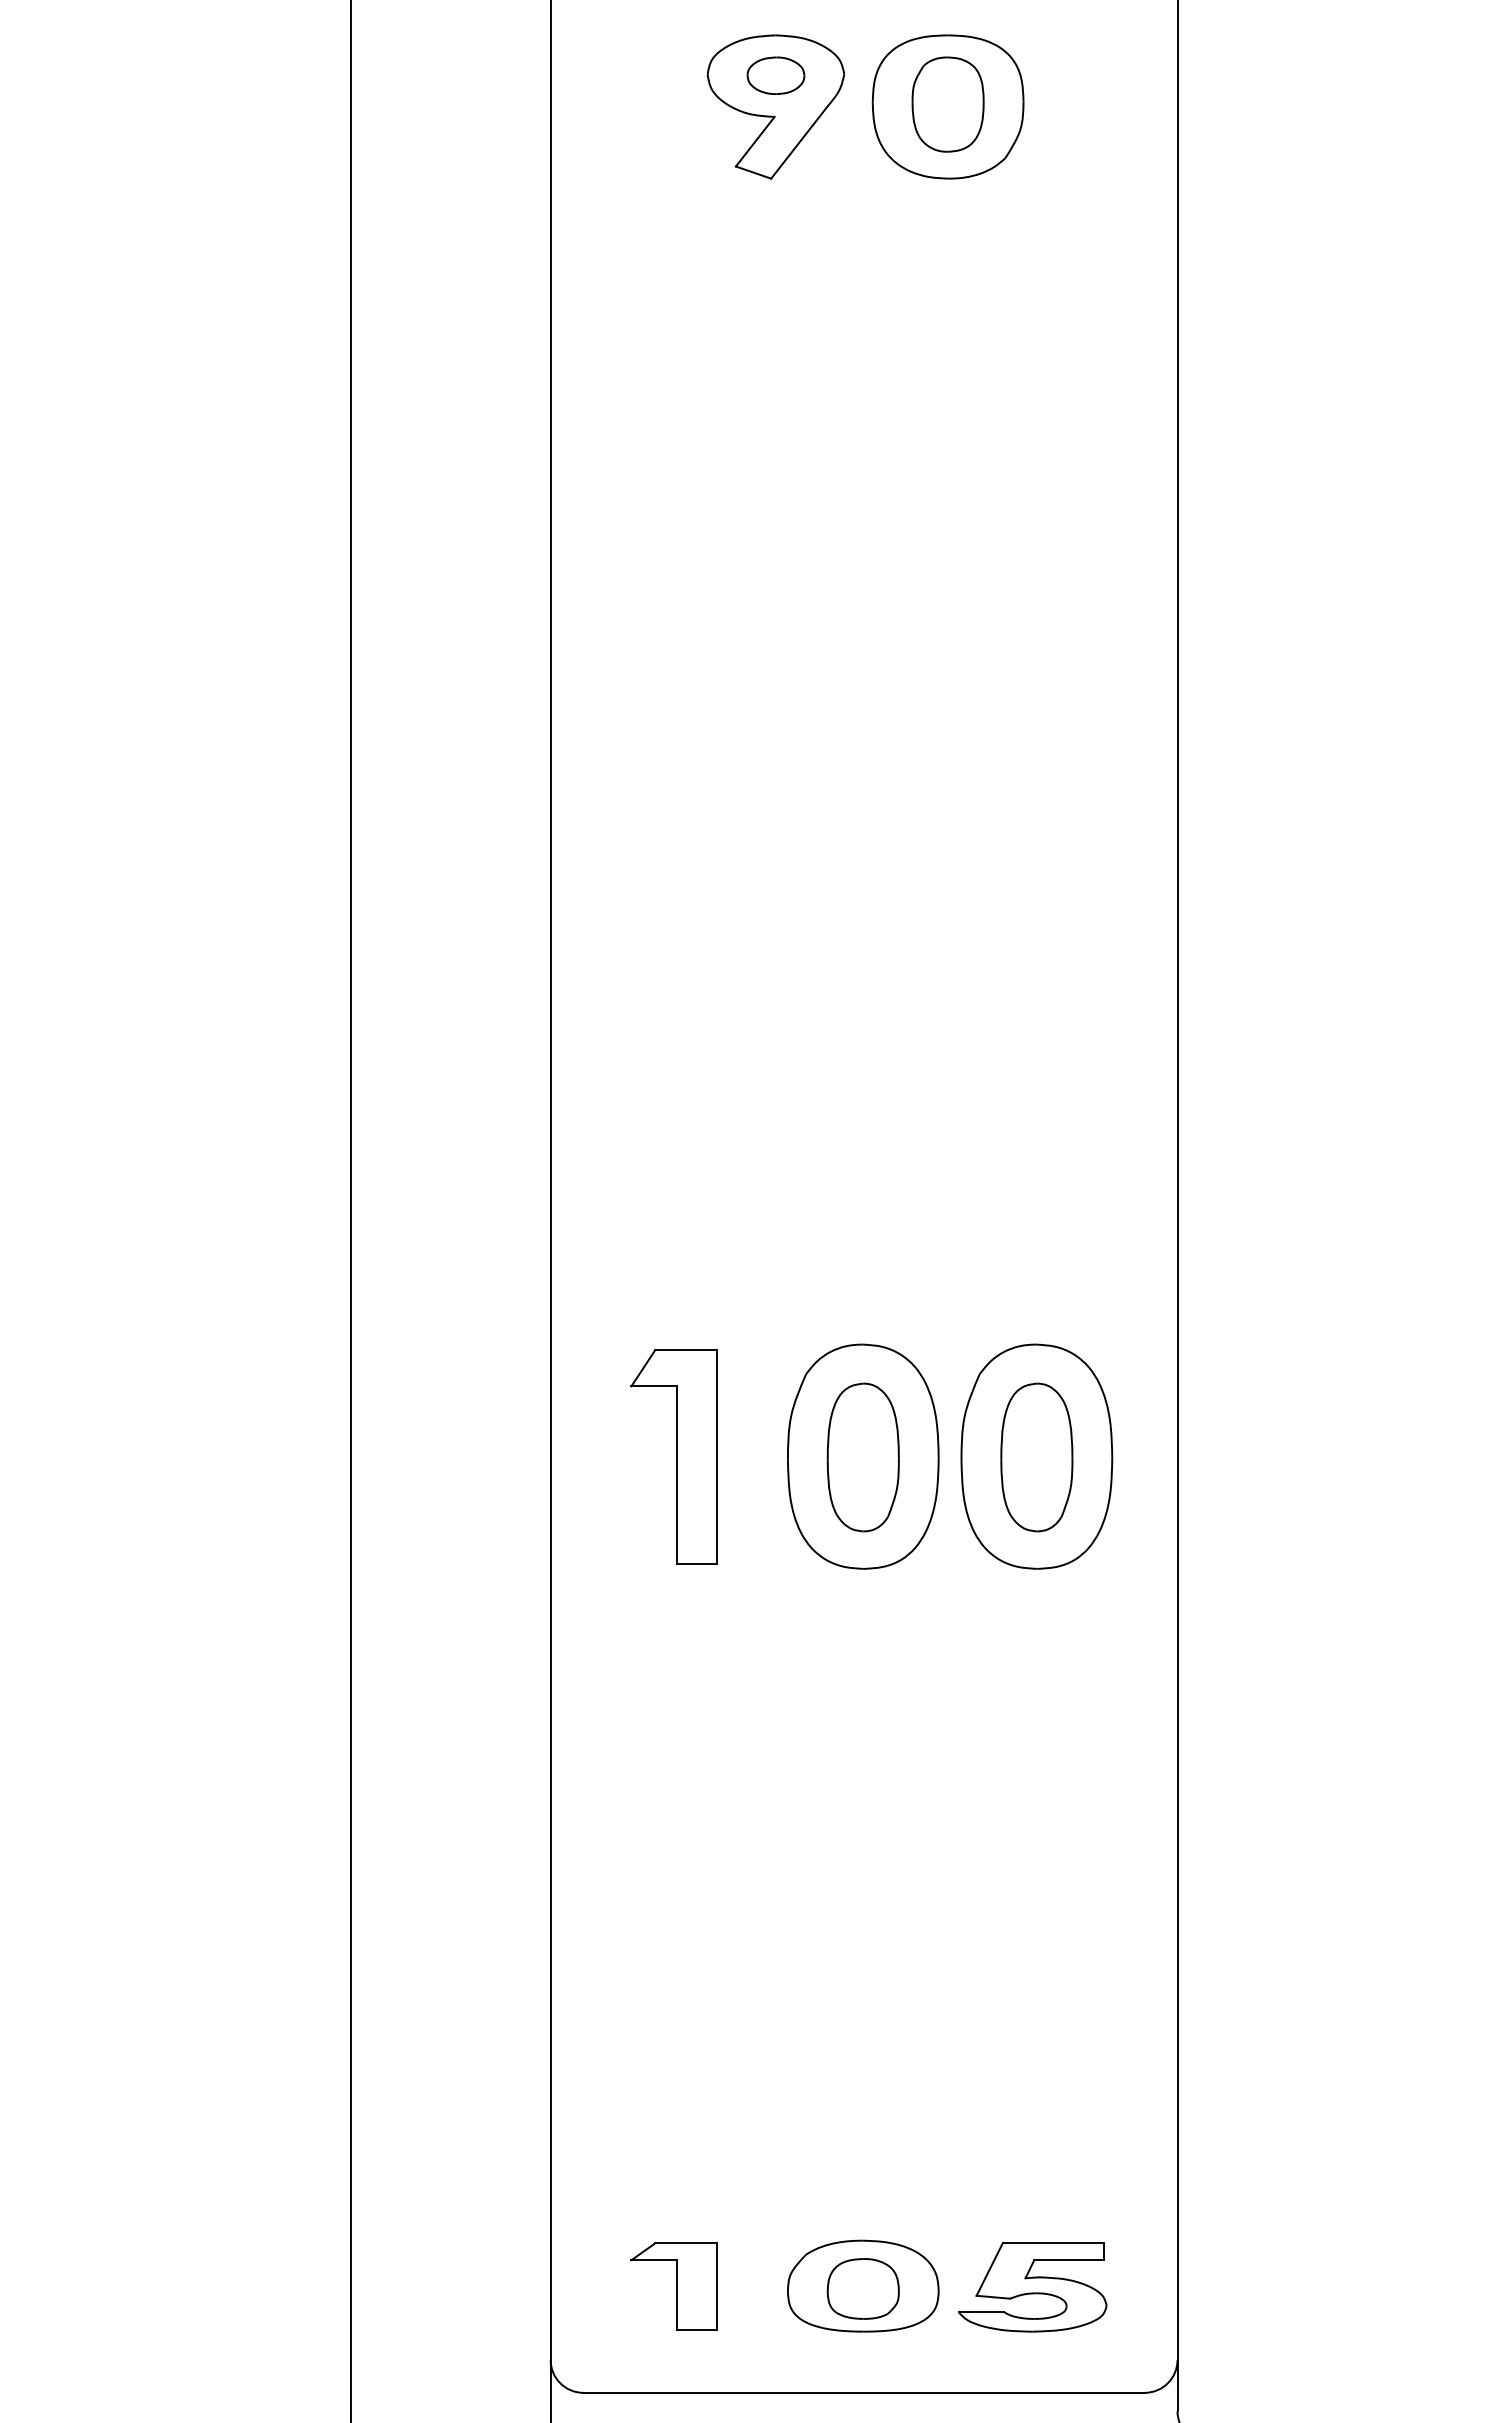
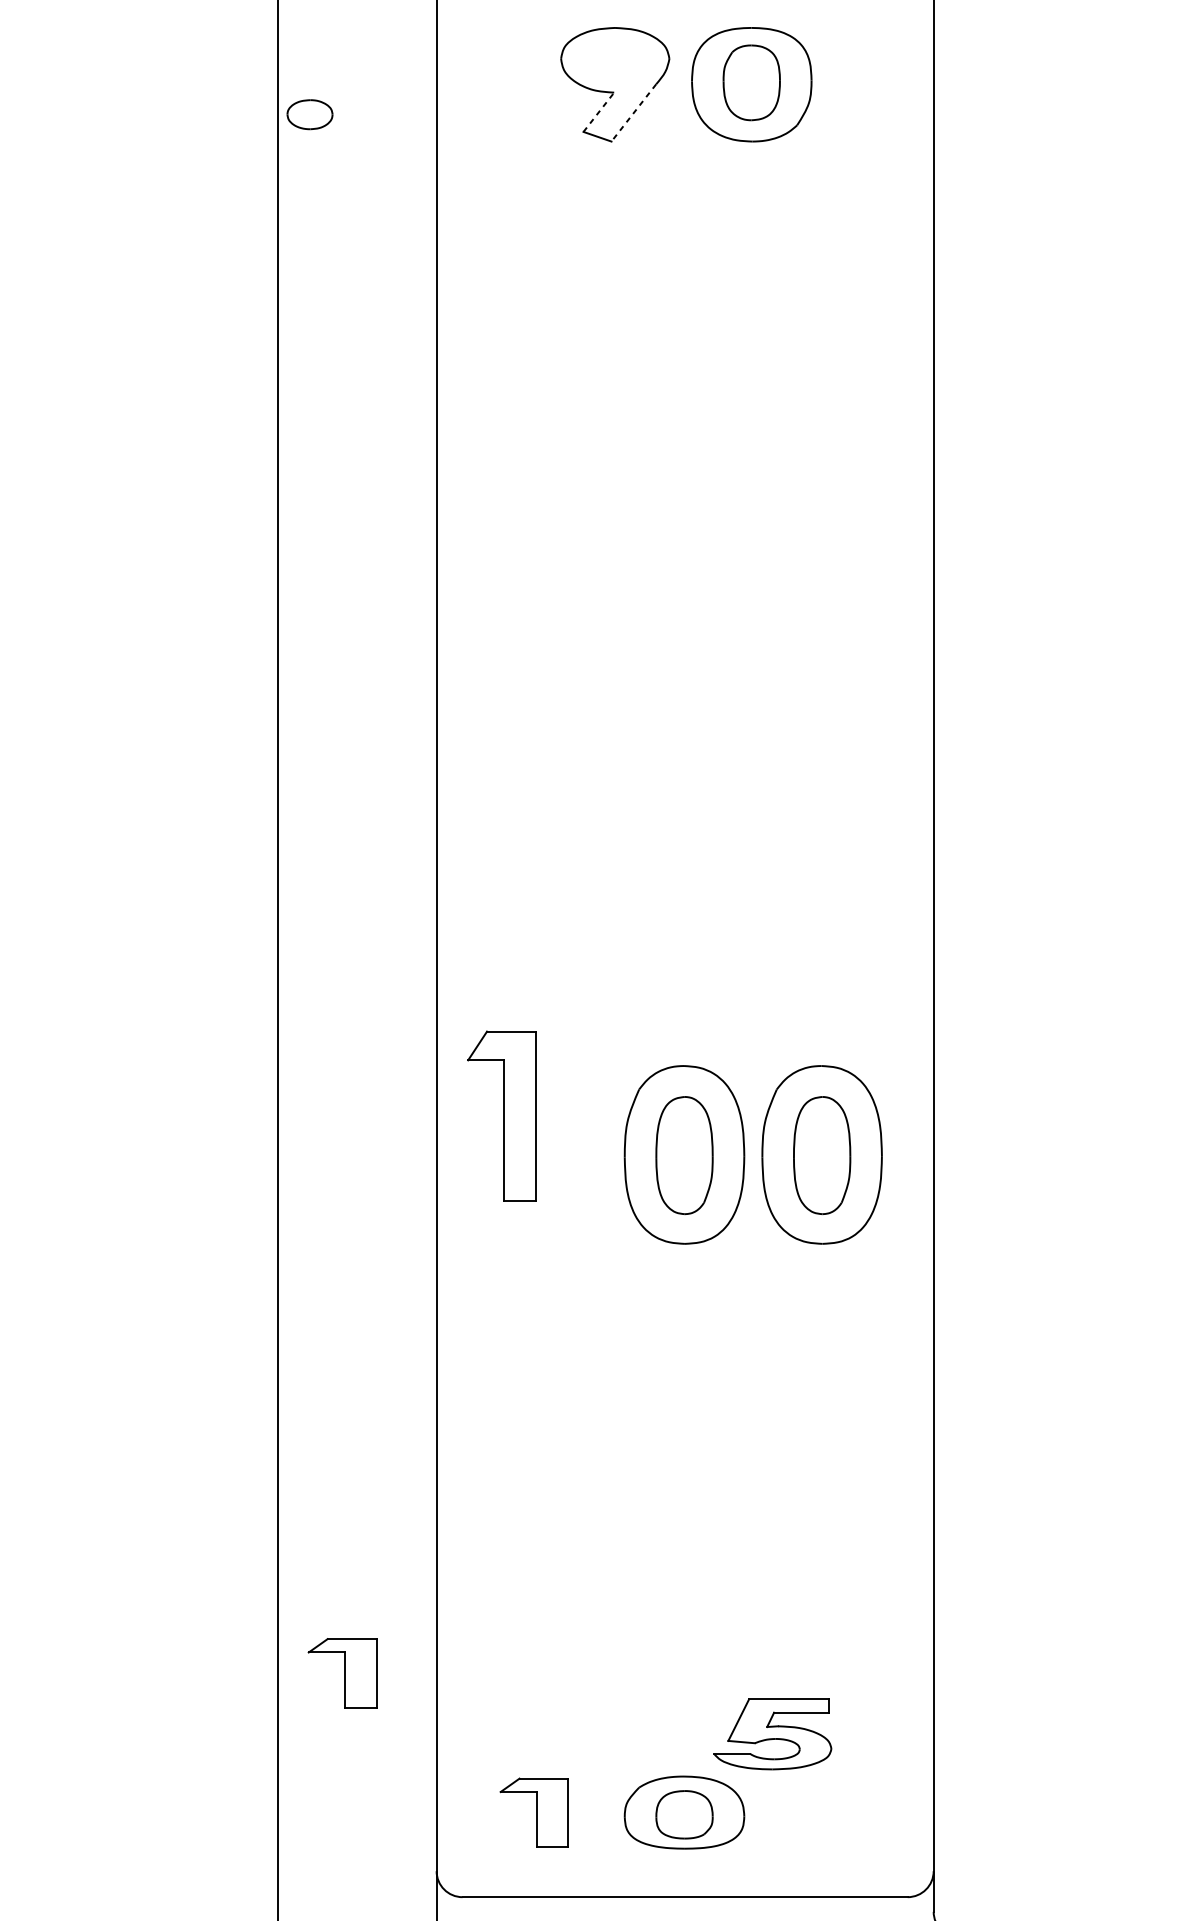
part: (775, 75) -> (309, 114), moved
line: (755, 141) -> (599, 112), solid -> dashed
line: (799, 142) -> (633, 112), solid -> dashed
part: (673, 1456) -> (501, 1115), moved
part: (431, 2110) -> (342, 1673), added
part: (1032, 2287) -> (772, 1734), moved

